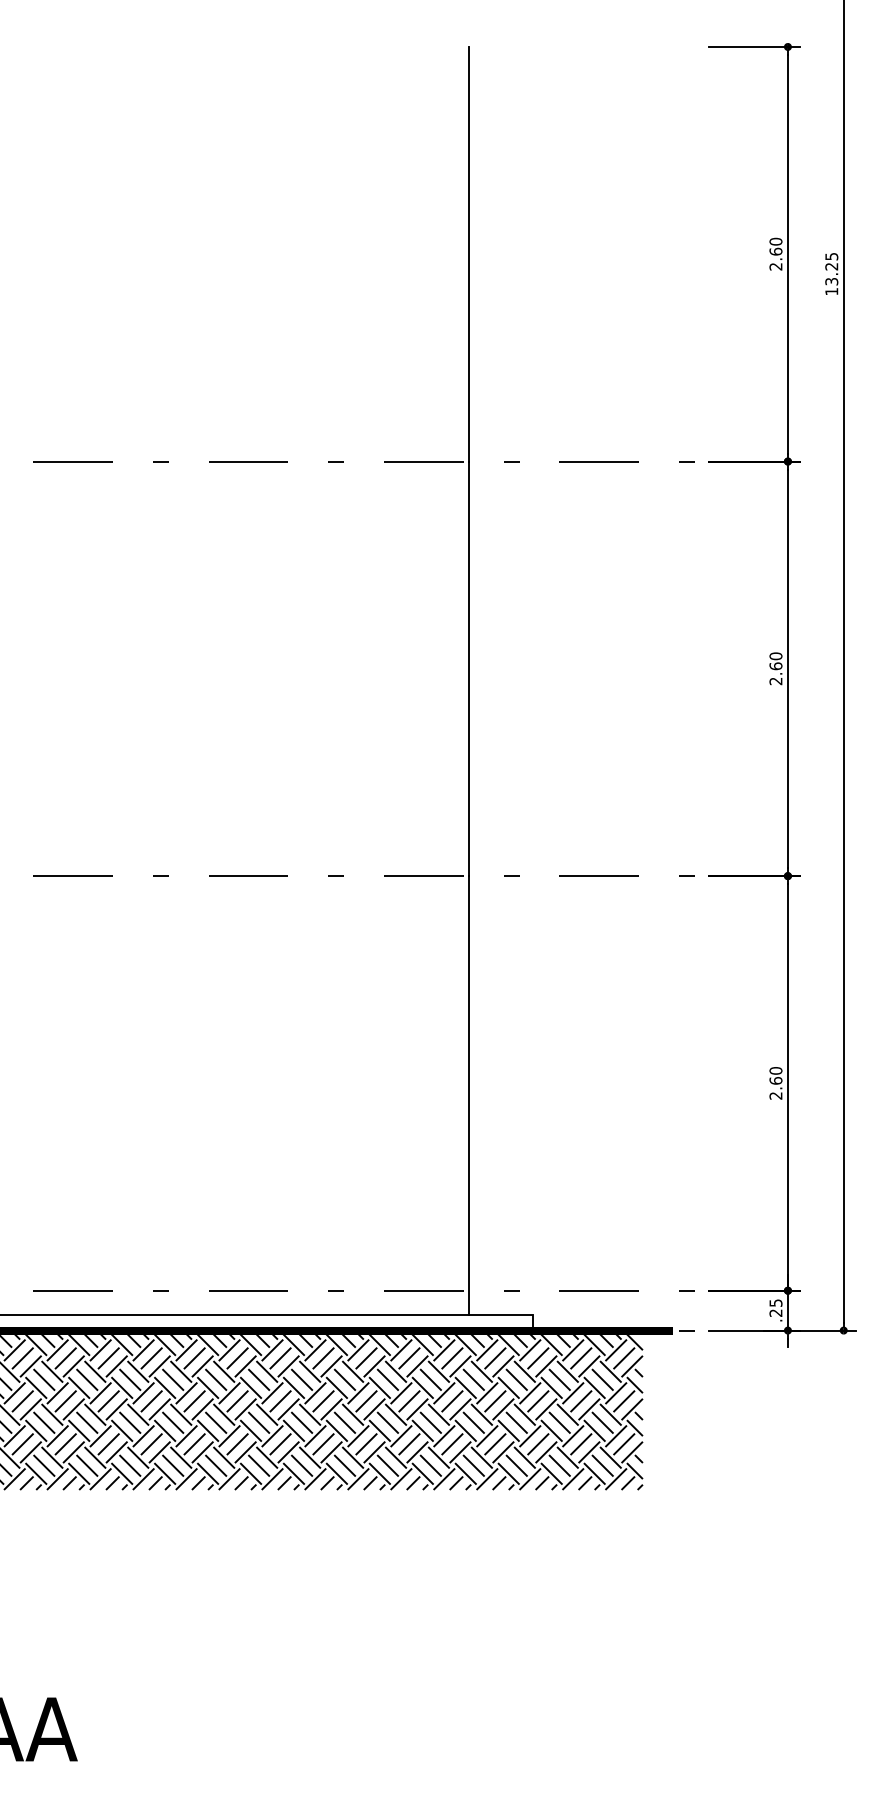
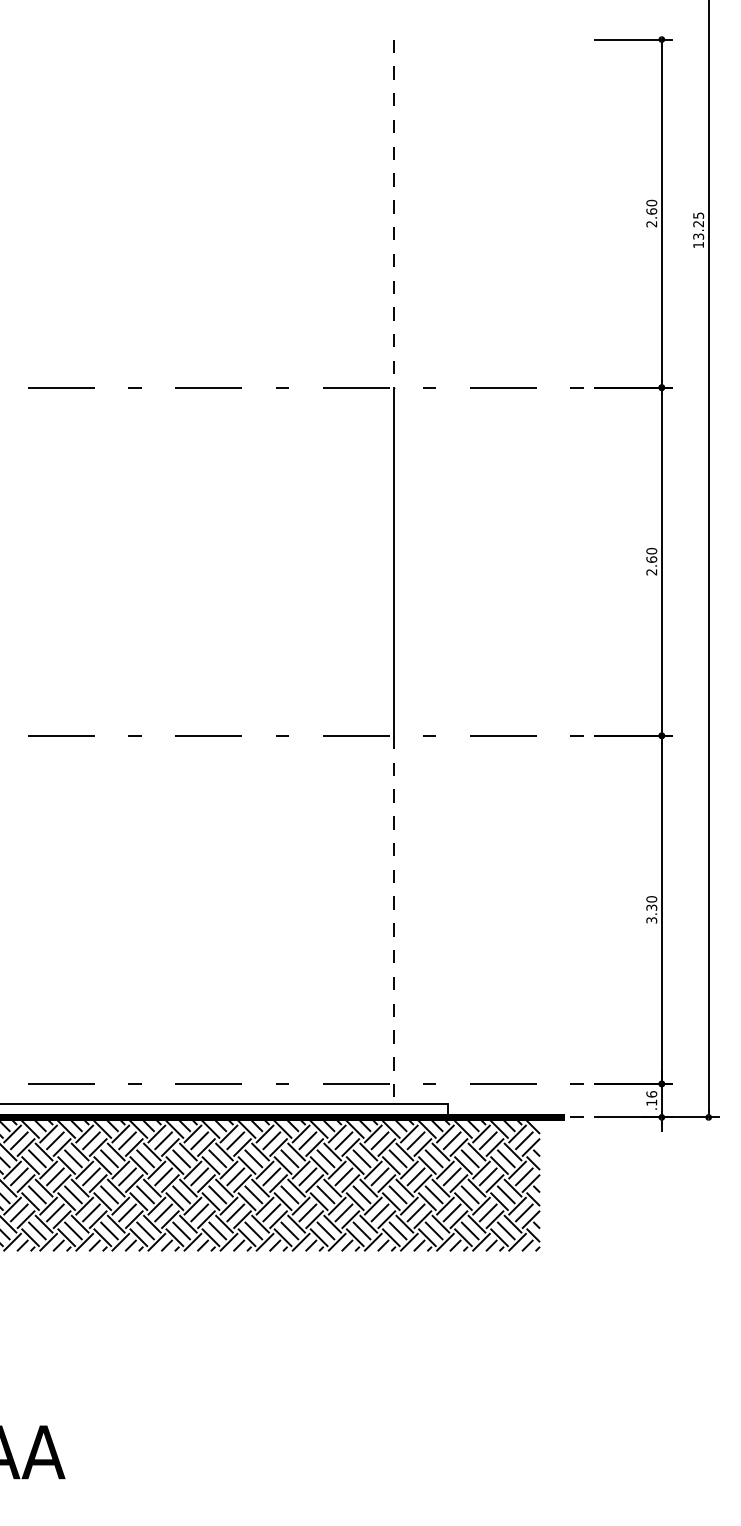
line: (469, 254) -> (394, 213), solid -> dashed
text: (775, 1088) -> (651, 914), 2.60 -> 3.30
line: (469, 1095) -> (394, 920), solid -> dashed
text: (775, 1307) -> (651, 1098), .25 -> .16

